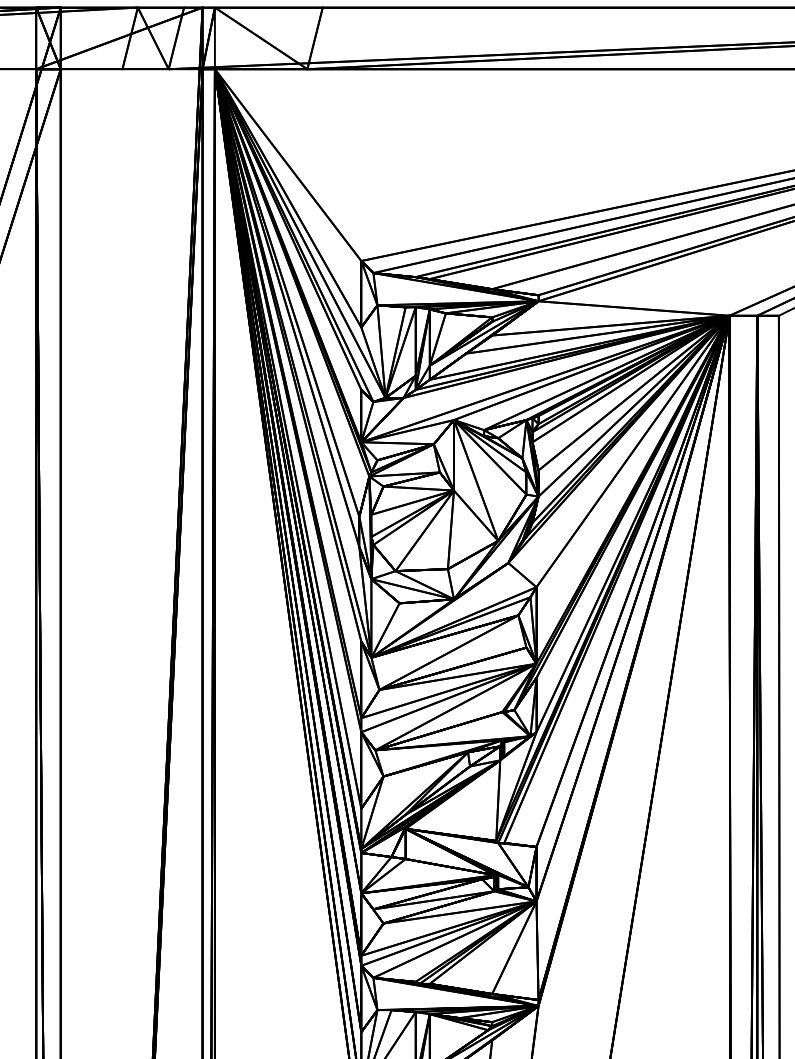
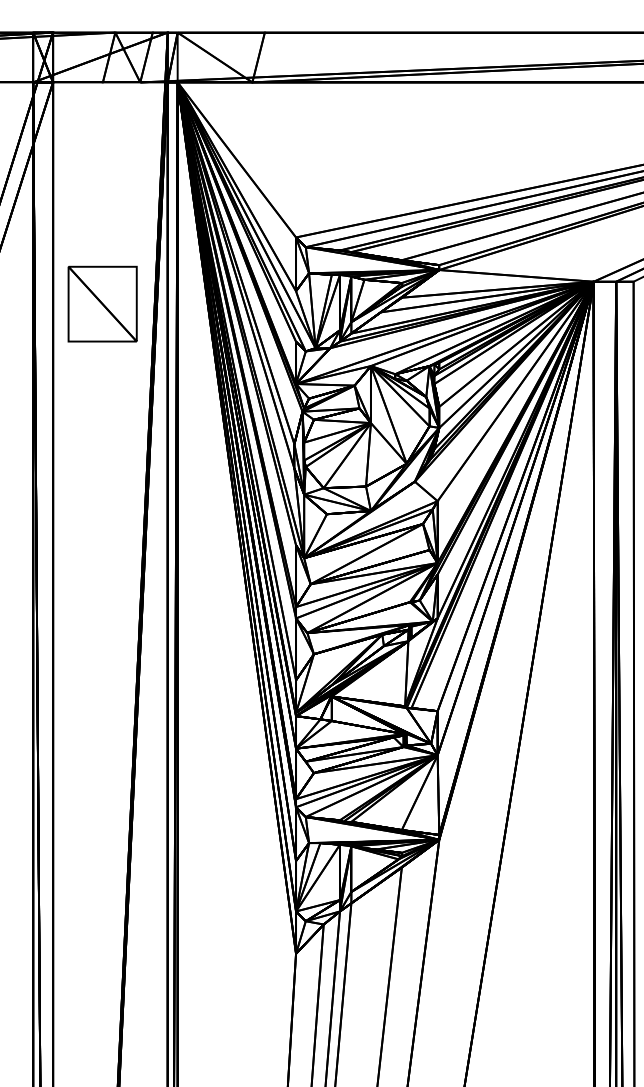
part: (121, 342) -> (102, 303), added

